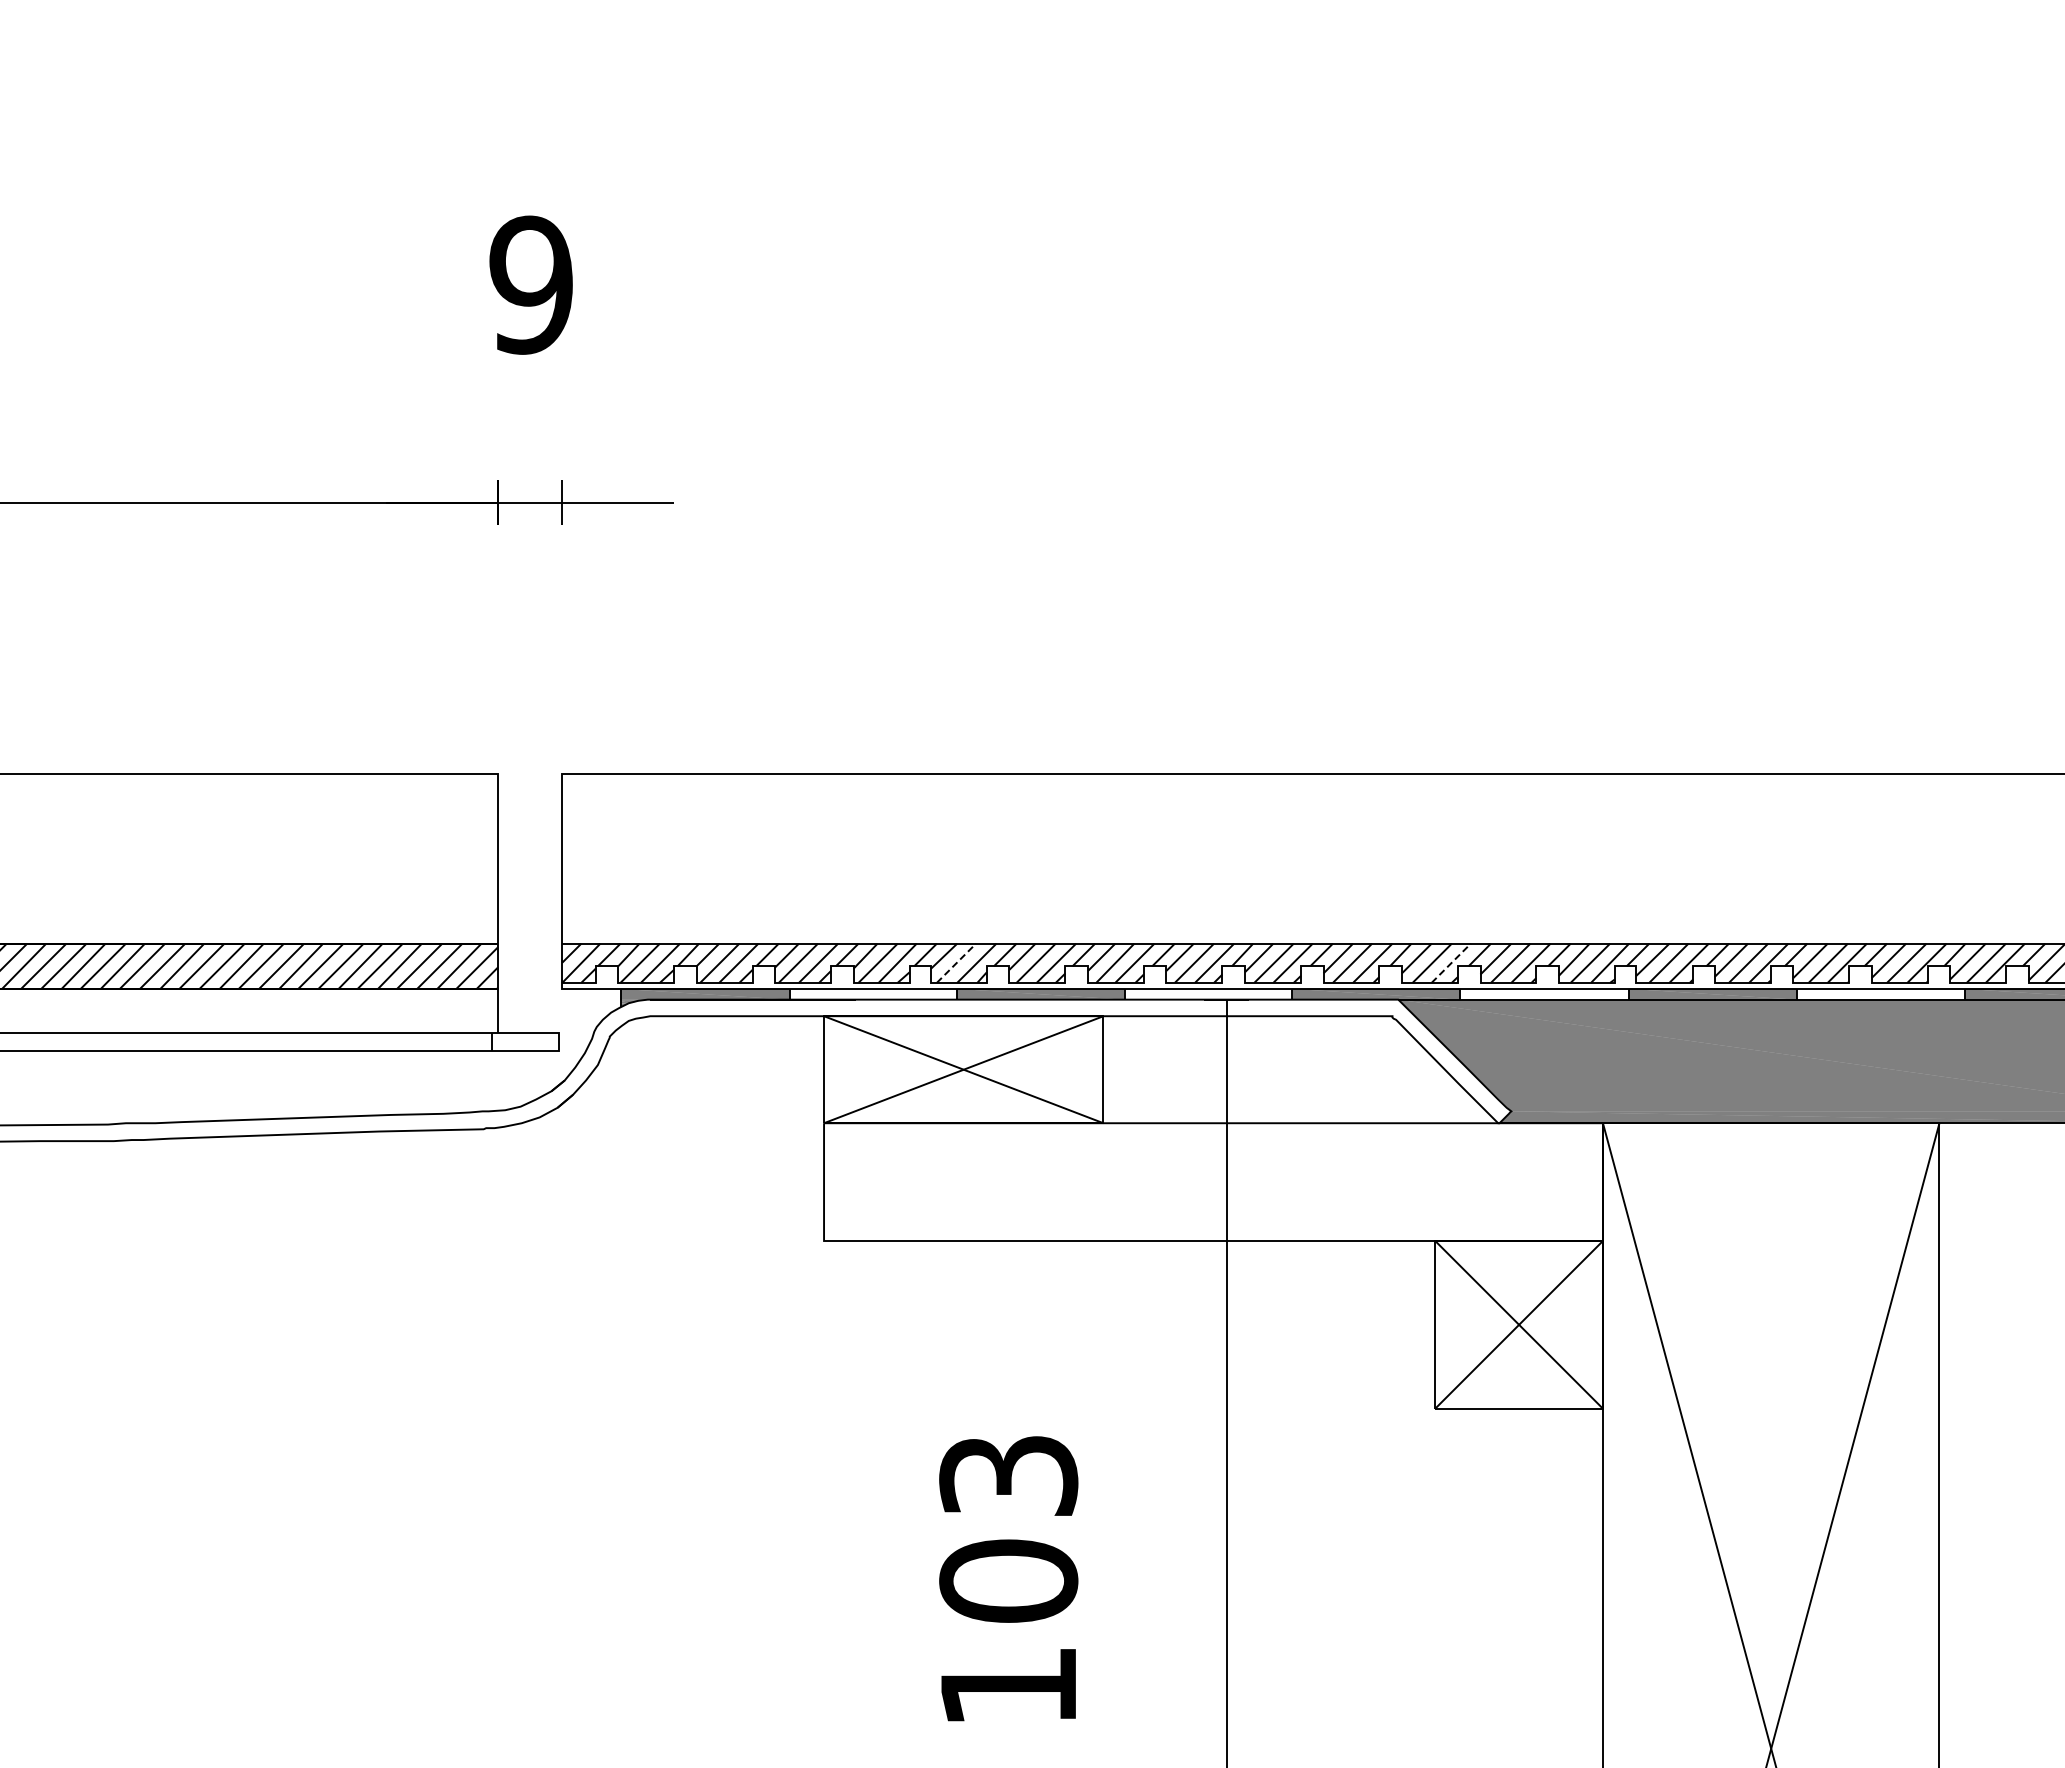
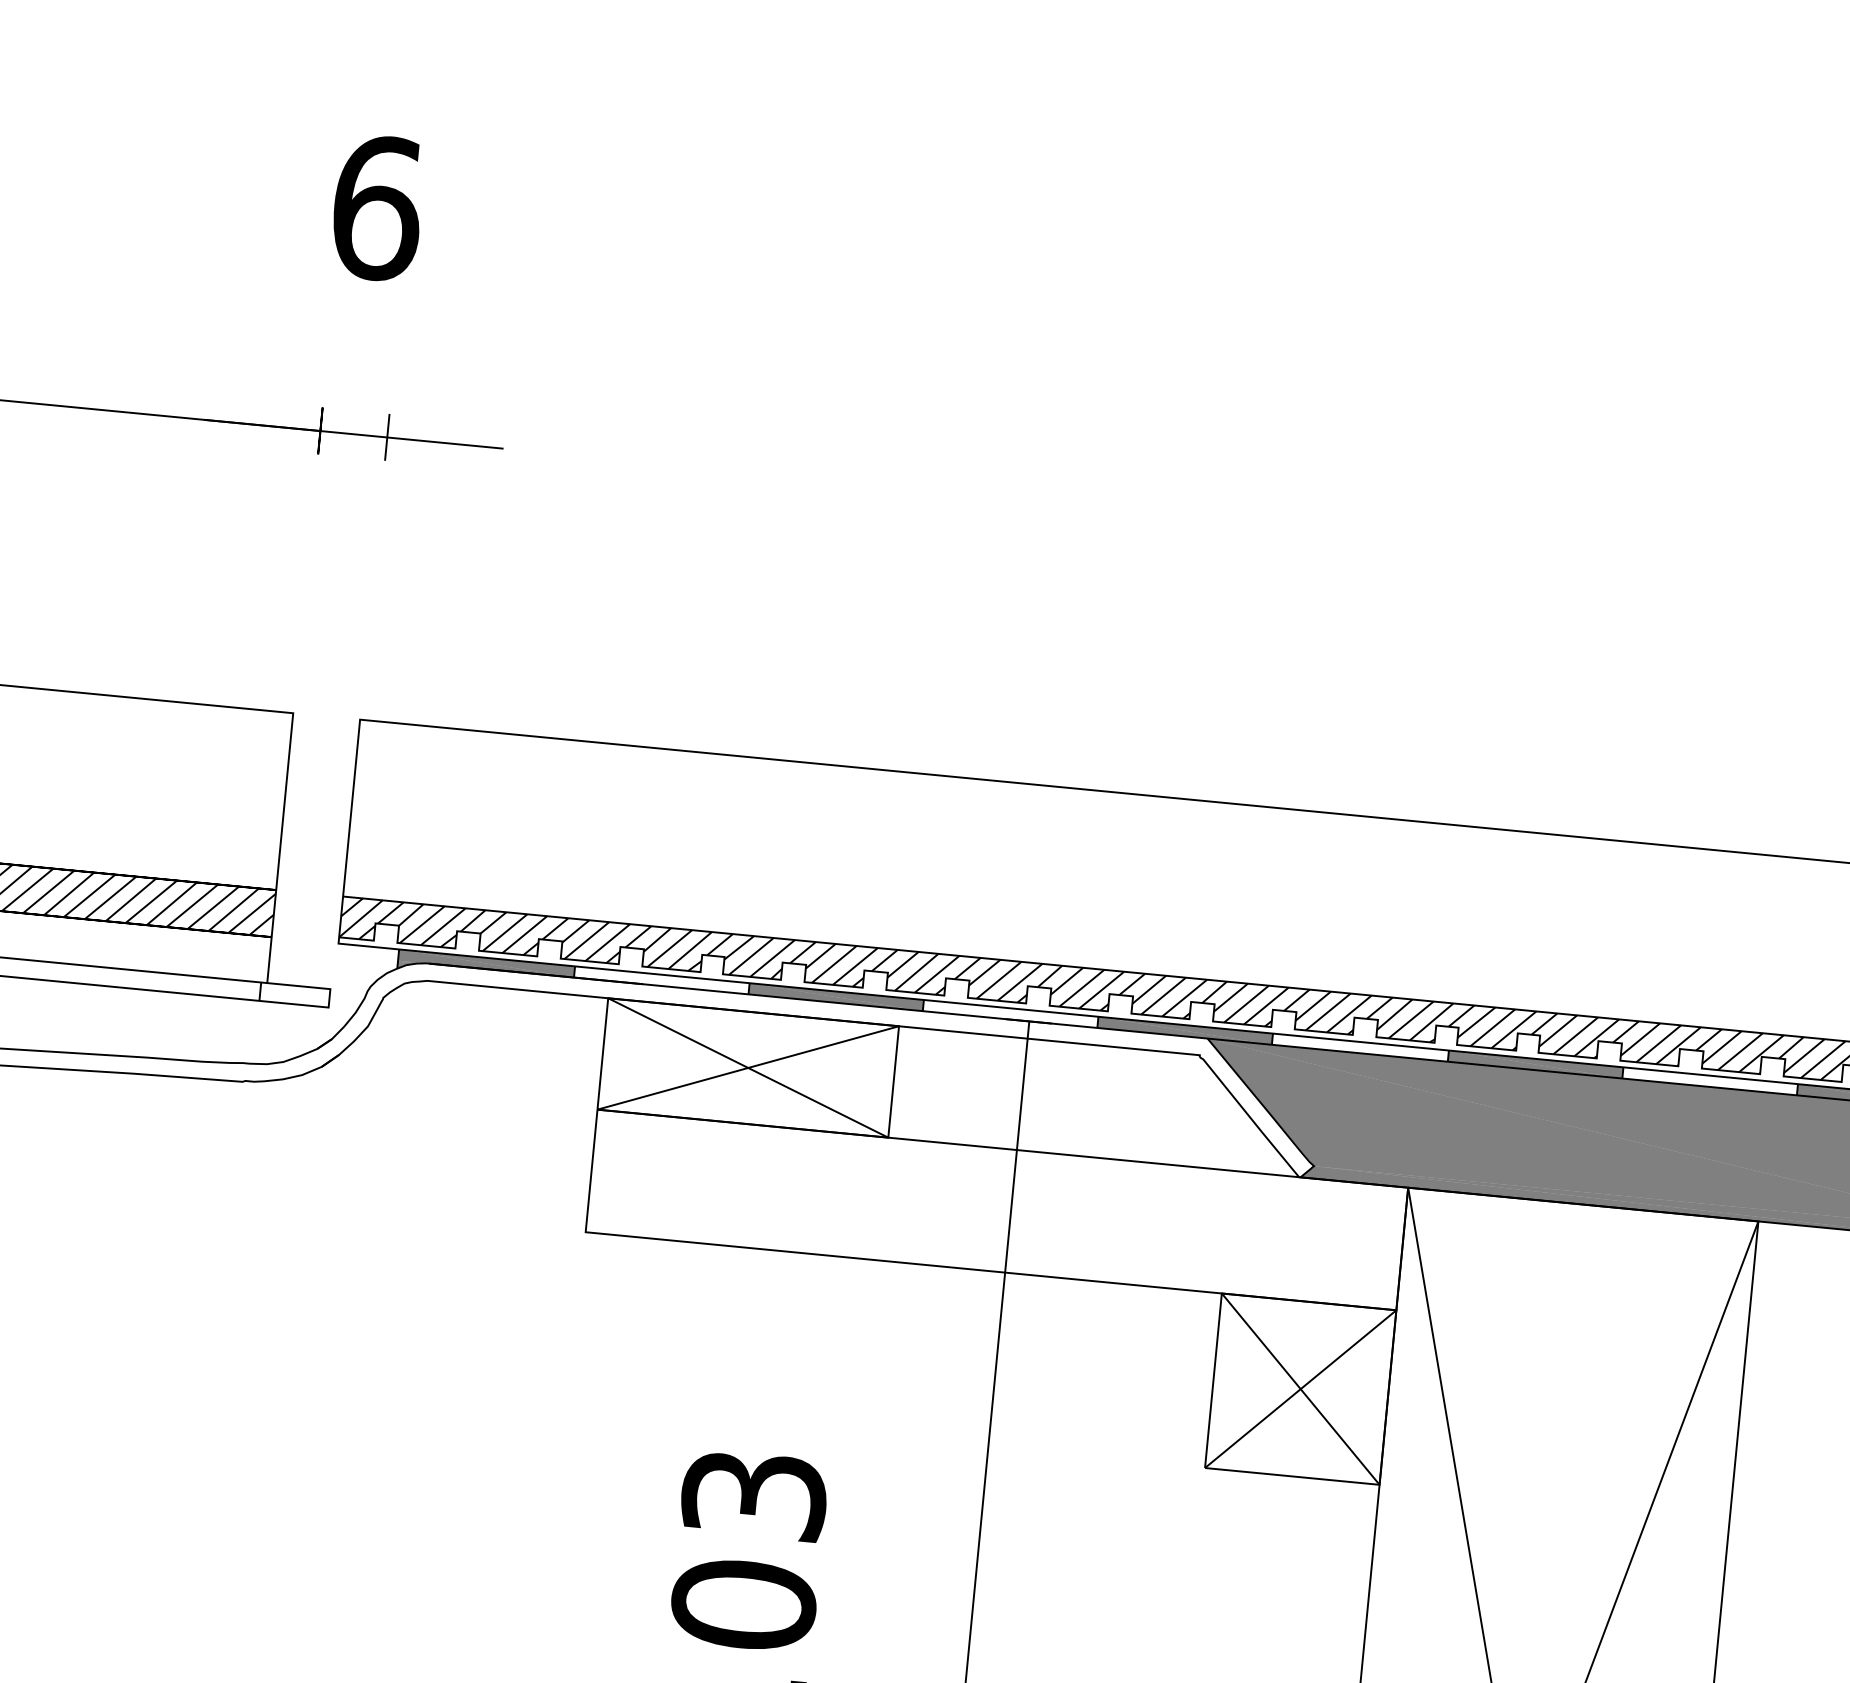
text: (531, 284) -> (377, 207), 9 -> 6
line: (956, 963) -> (751, 956), dashed -> solid
line: (1451, 963) -> (1266, 1006), dashed -> solid

